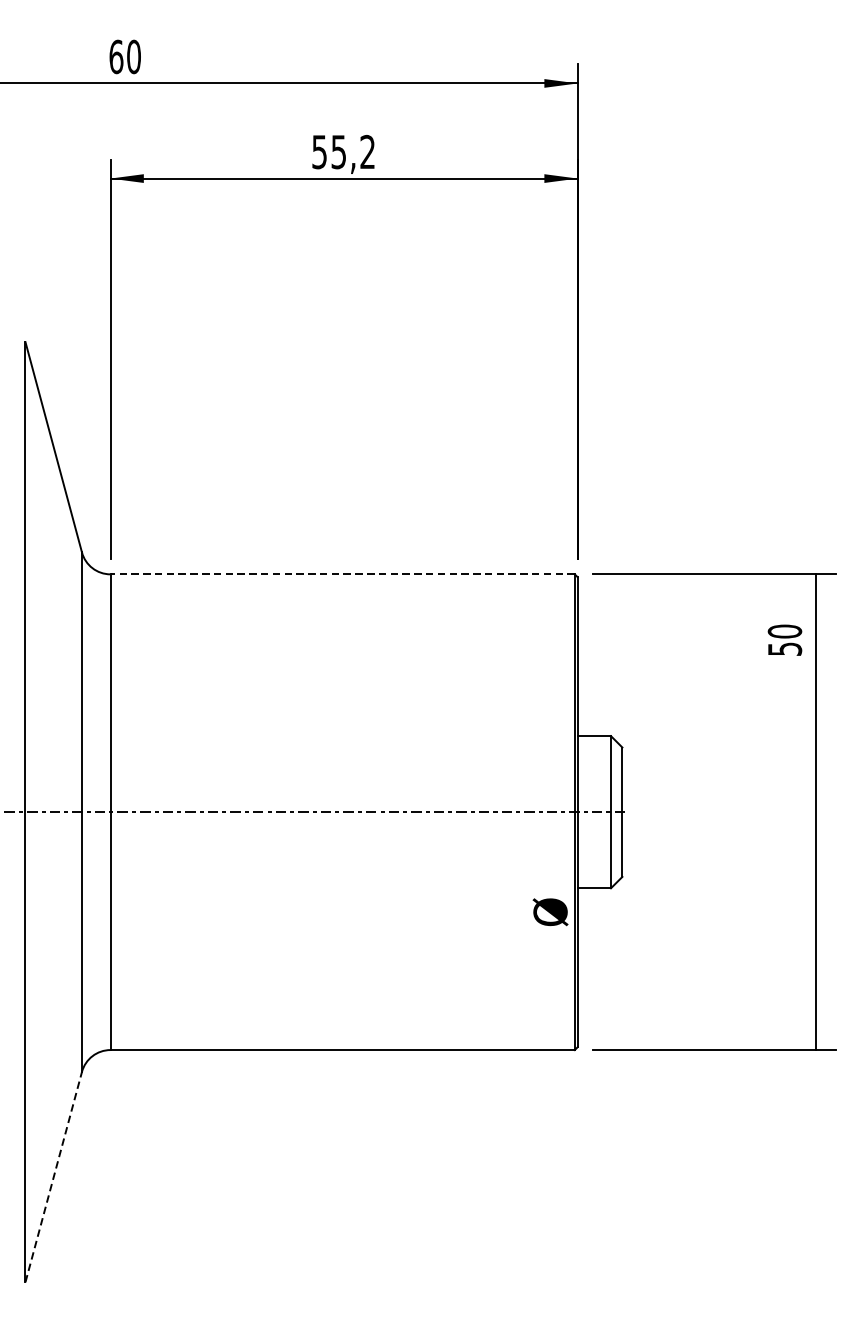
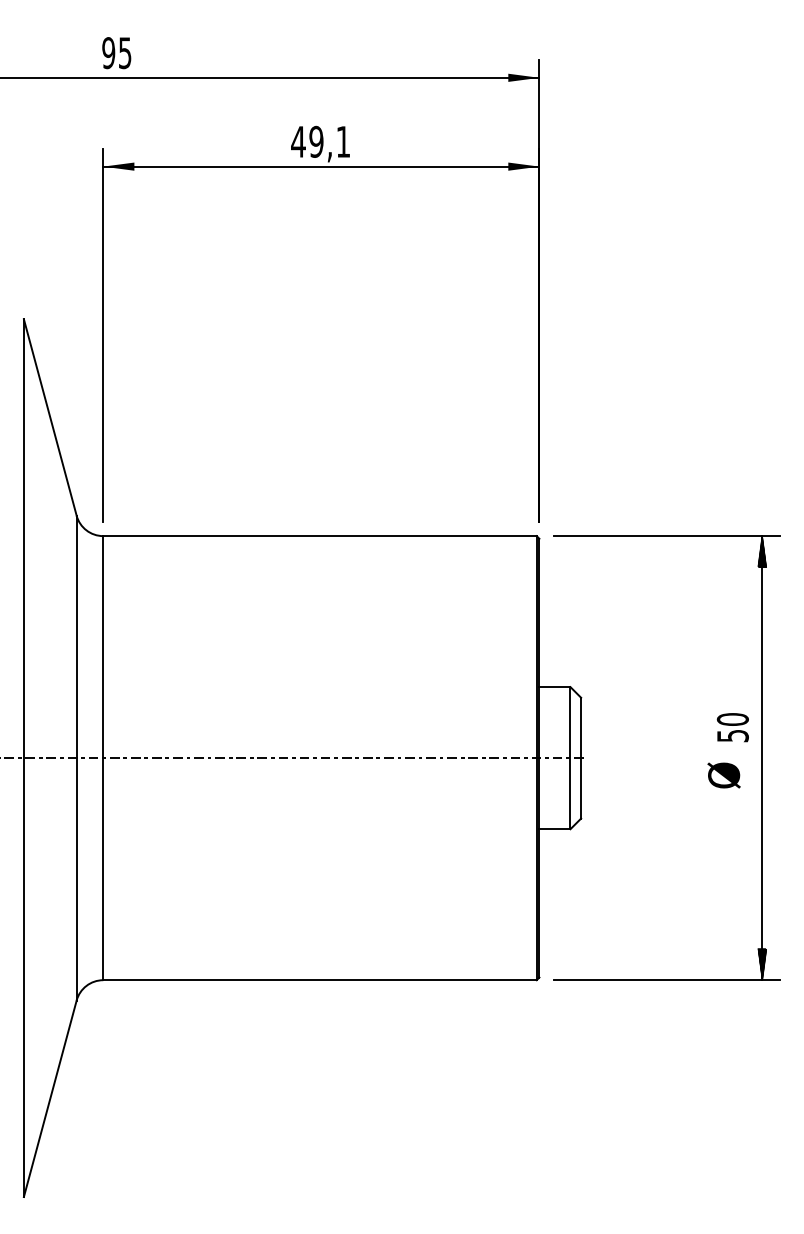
text: (124, 57) -> (116, 53), 60 -> 95
text: (343, 151) -> (320, 141), 55,2 -> 49,1
line: (343, 574) -> (320, 536), dashed -> solid
hatch: (816, 590) -> (762, 551), added
text: (784, 640) -> (732, 727), moved
text: (549, 912) -> (723, 775), moved
hatch: (816, 1033) -> (762, 964), added
line: (53, 1176) -> (50, 1098), dashed -> solid

